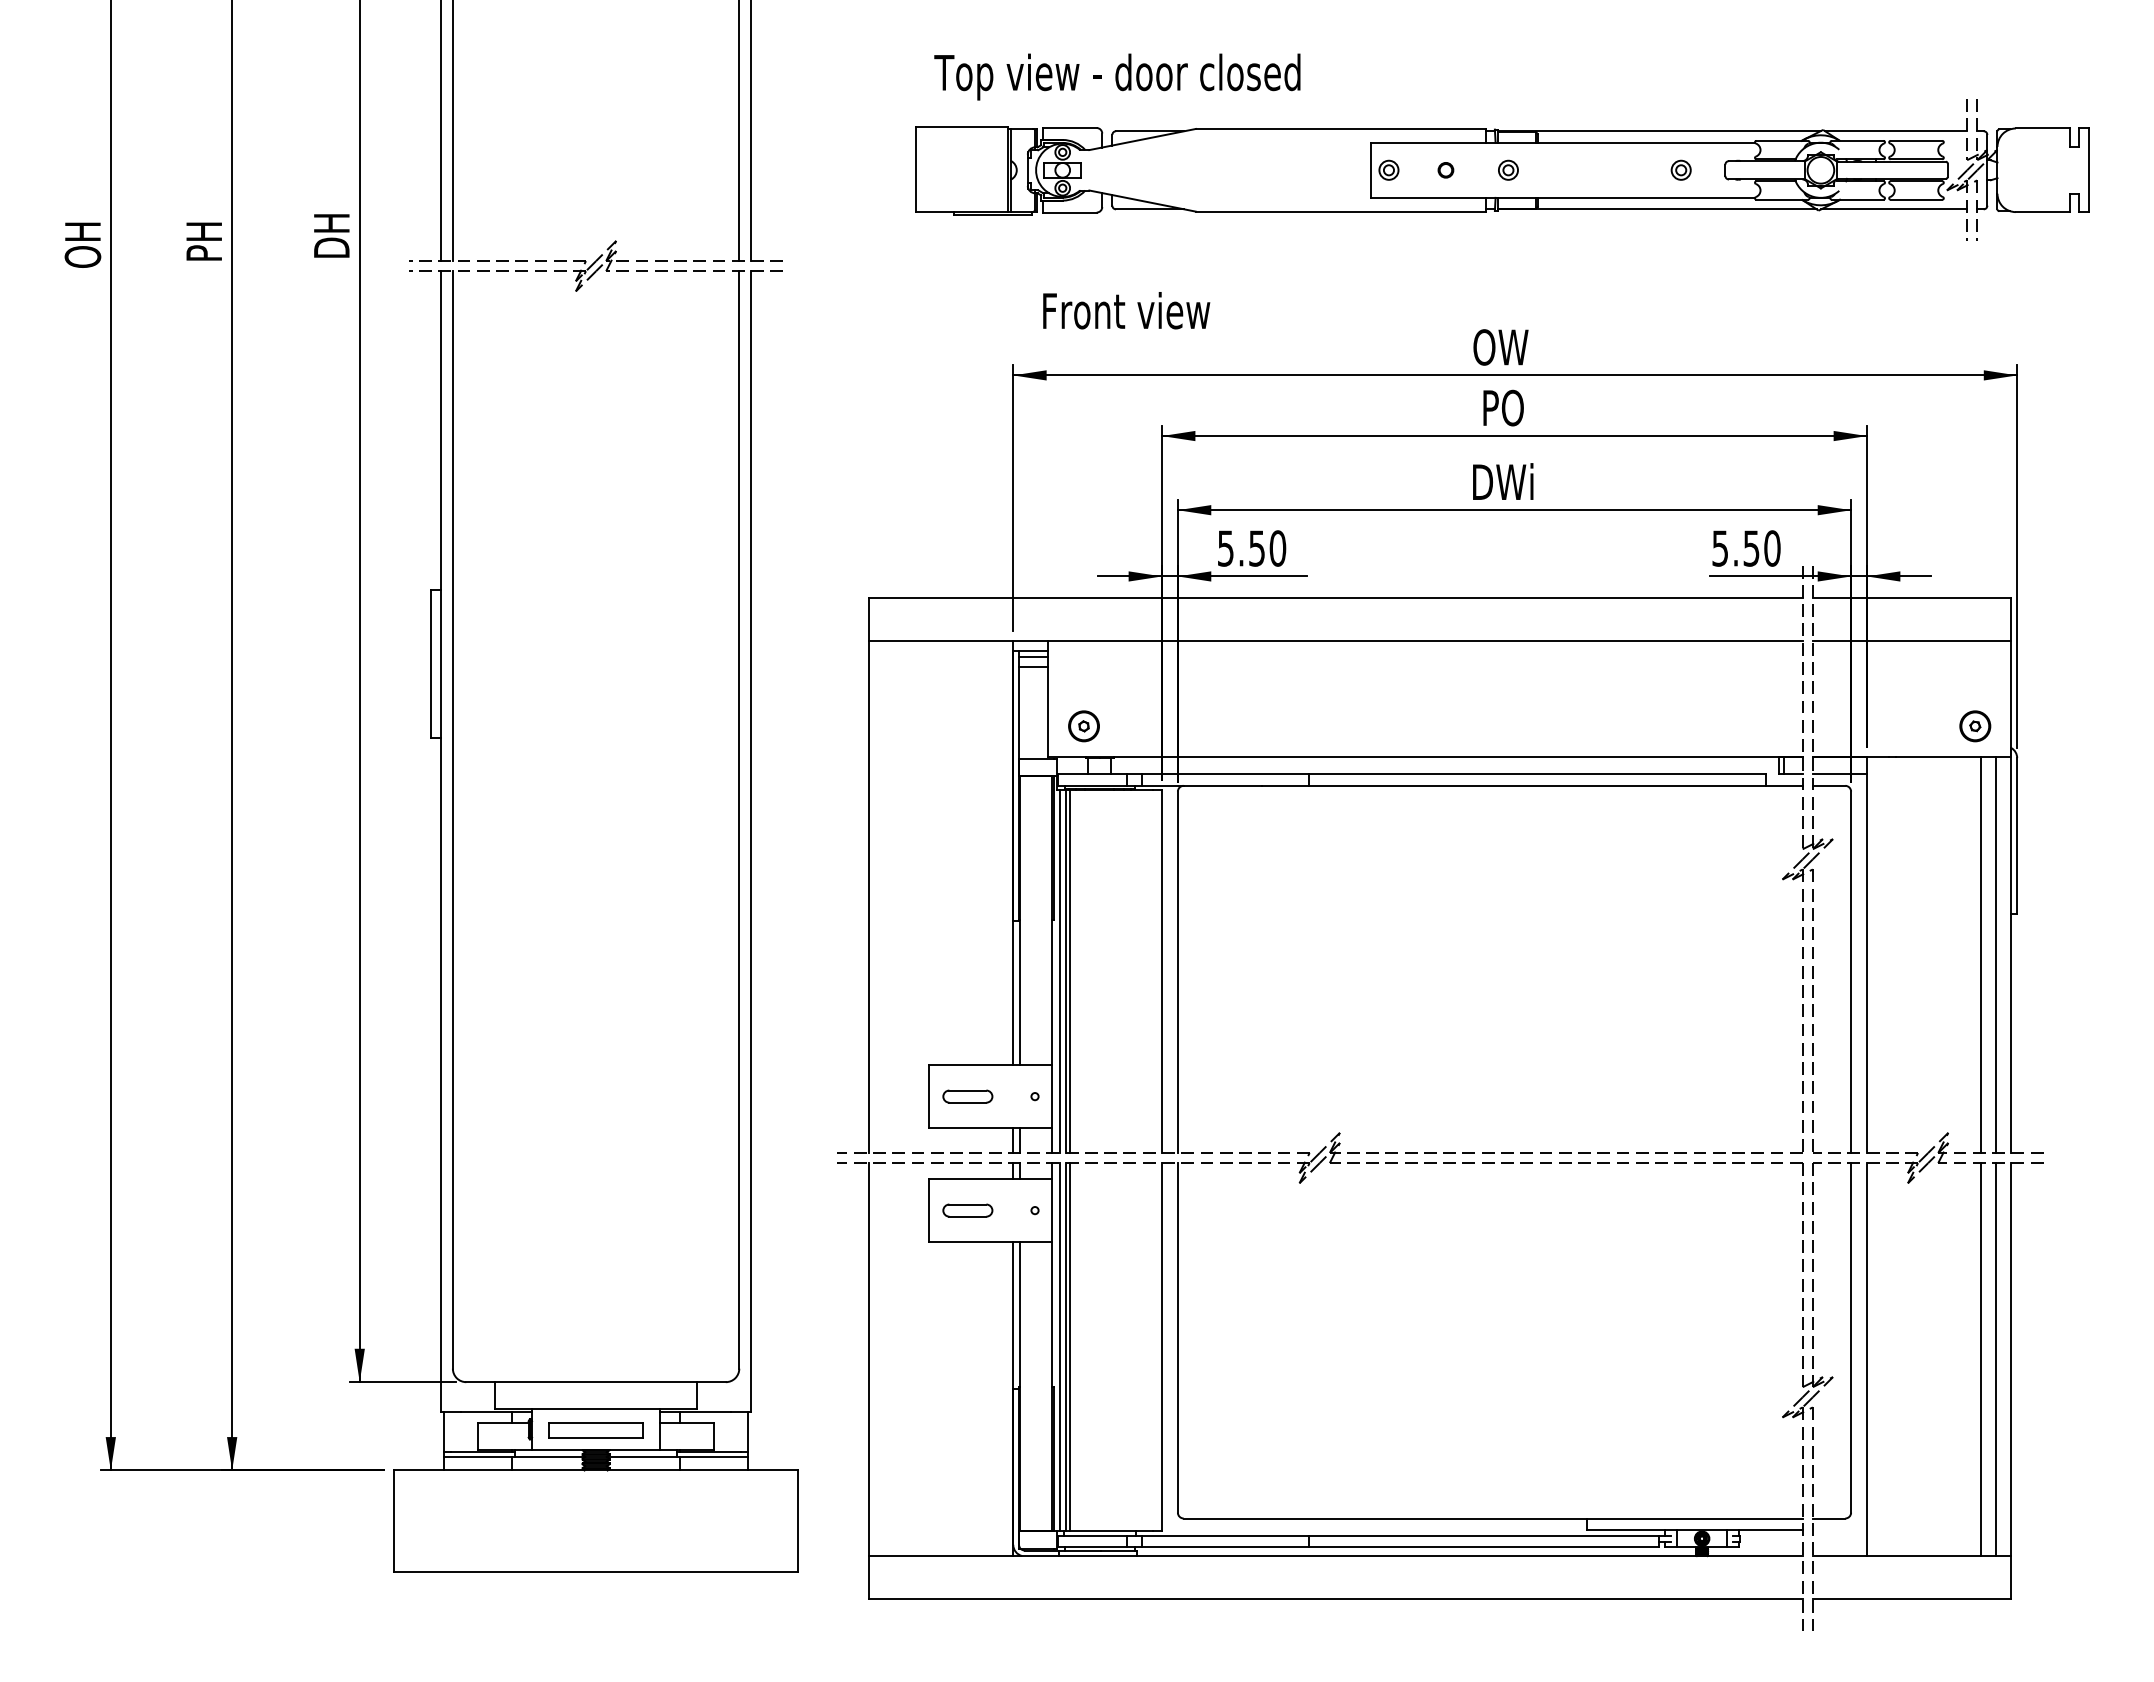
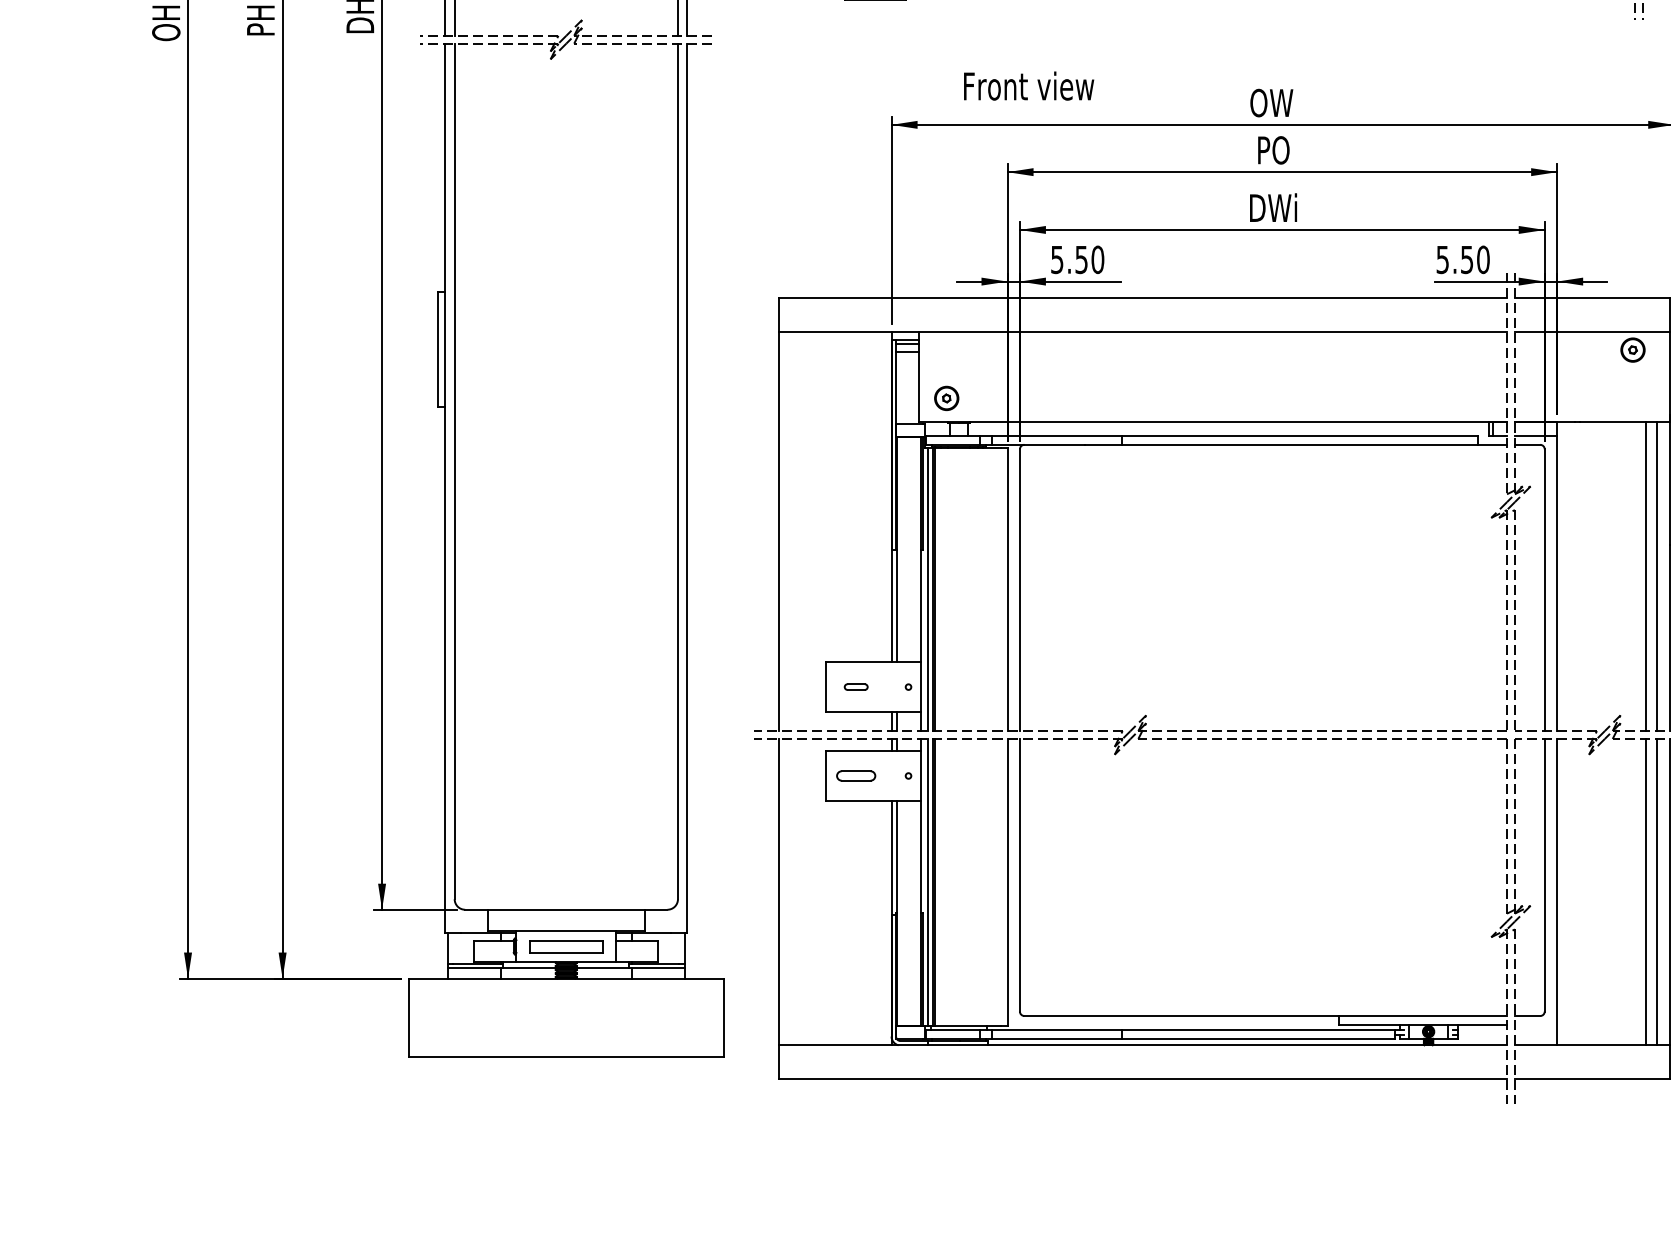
text: (1126, 310) -> (1028, 85), moved
part: (1975, 726) -> (1633, 350), moved
part: (967, 1096) -> (855, 687), size x0.6

